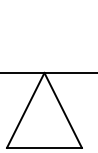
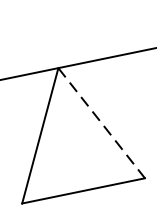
line: (63, 110) -> (102, 123), solid -> dashed

